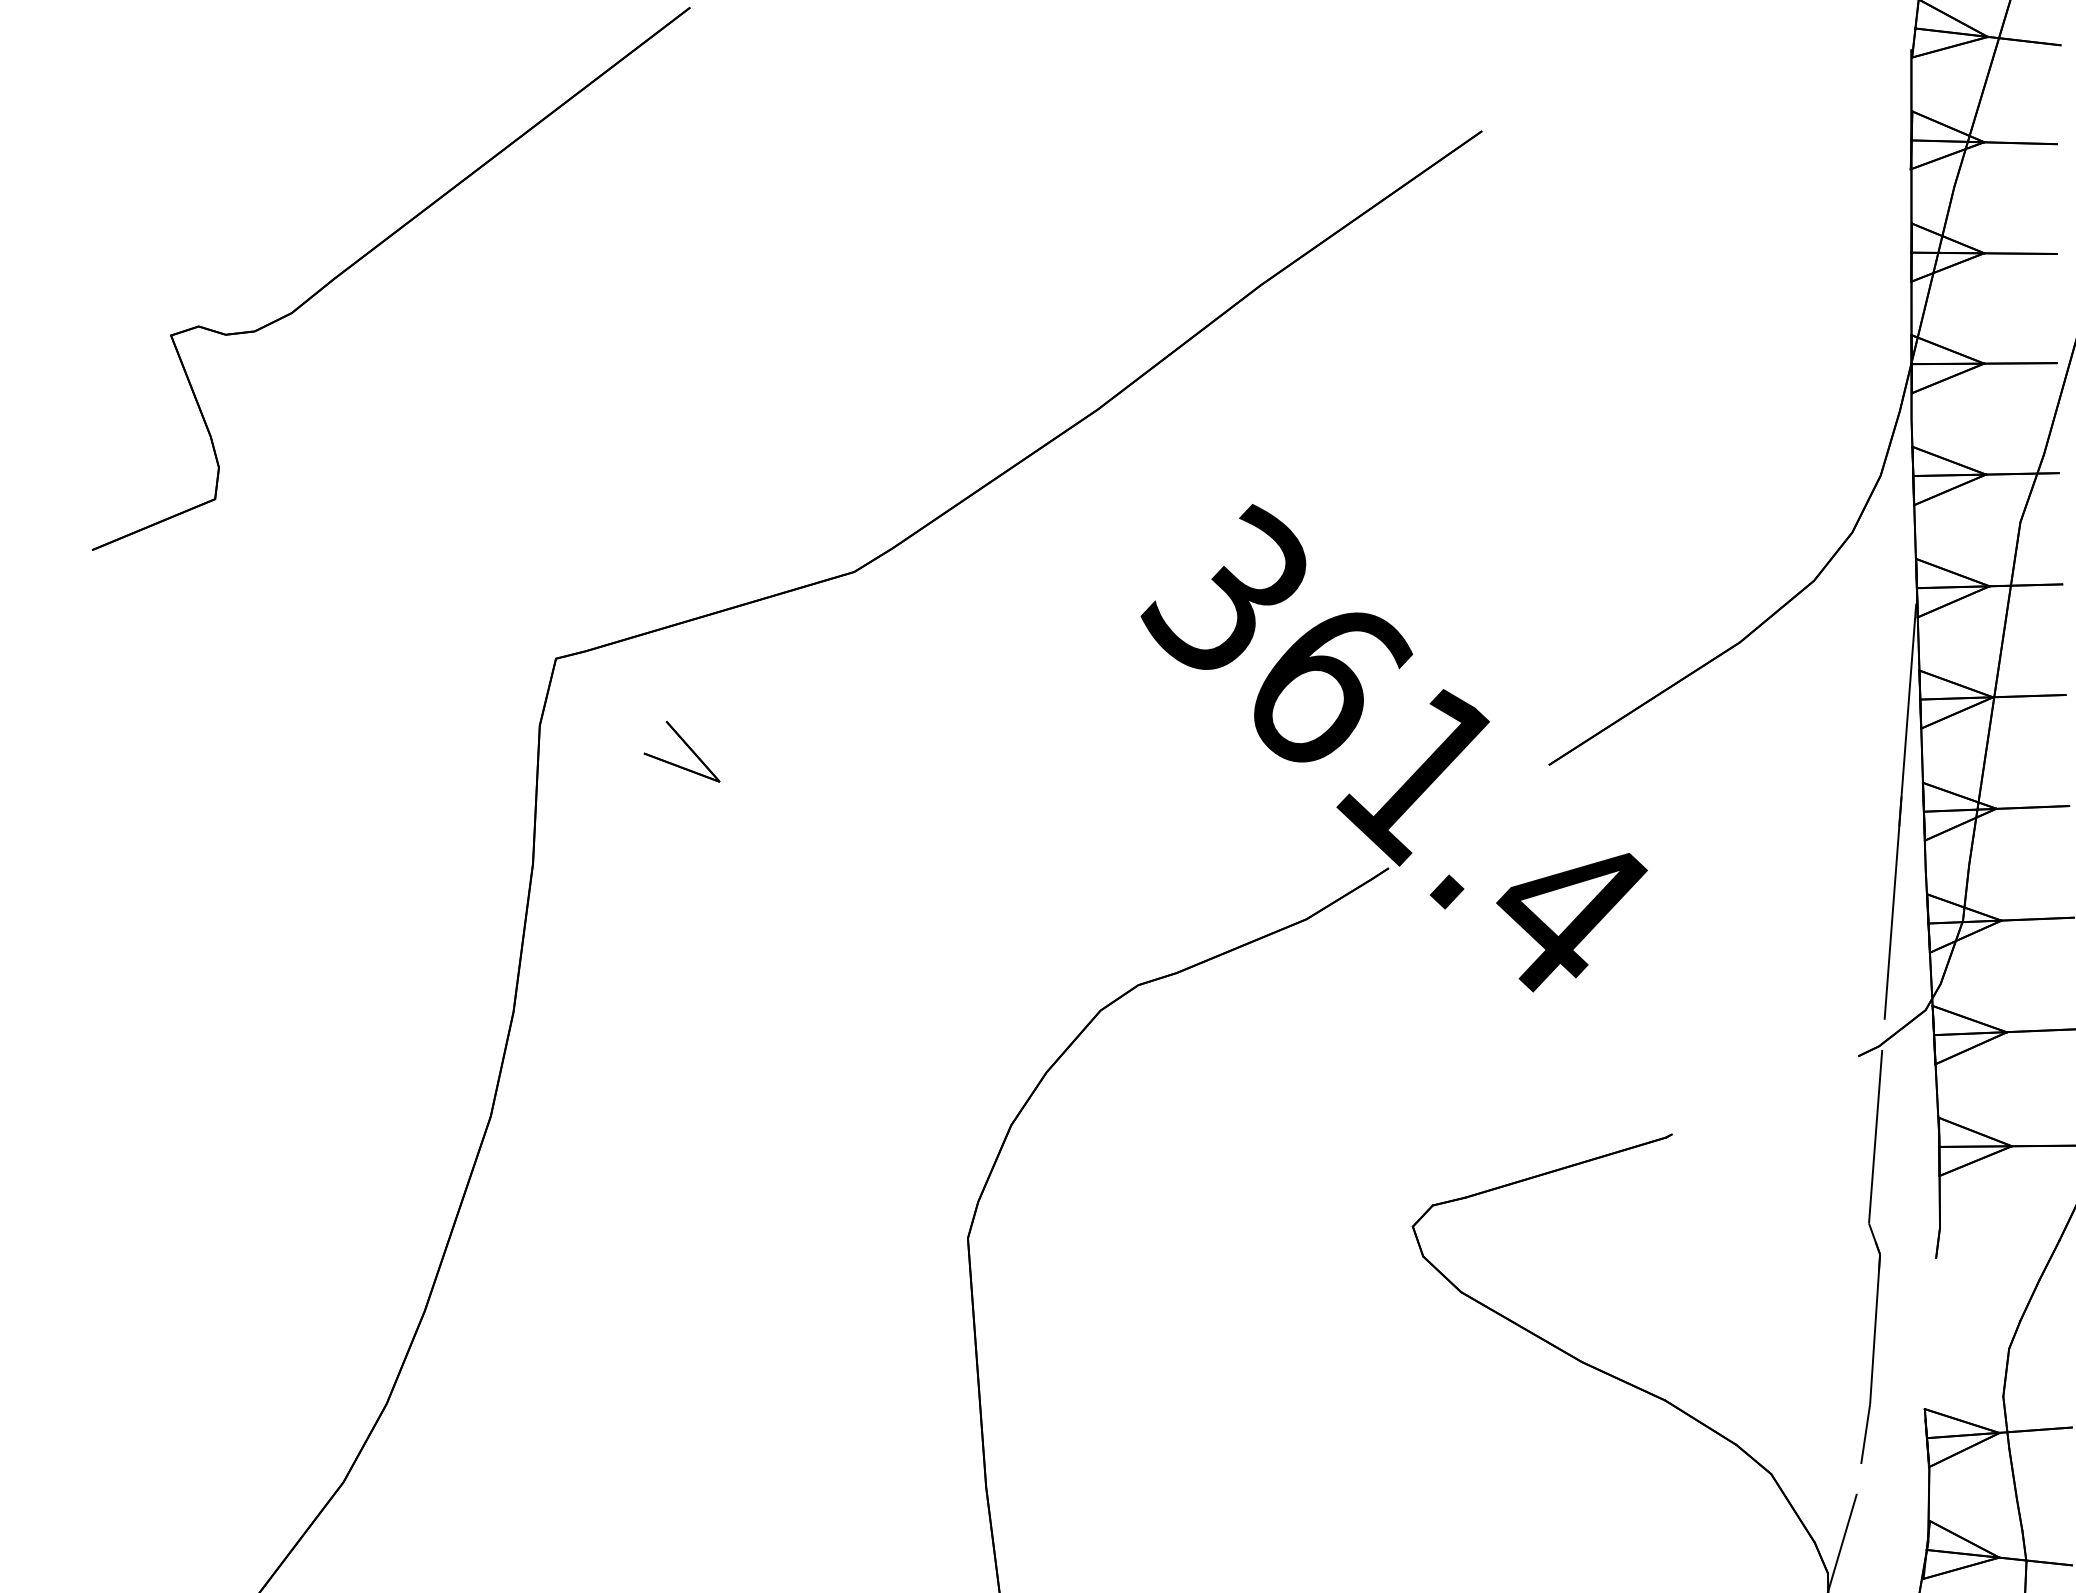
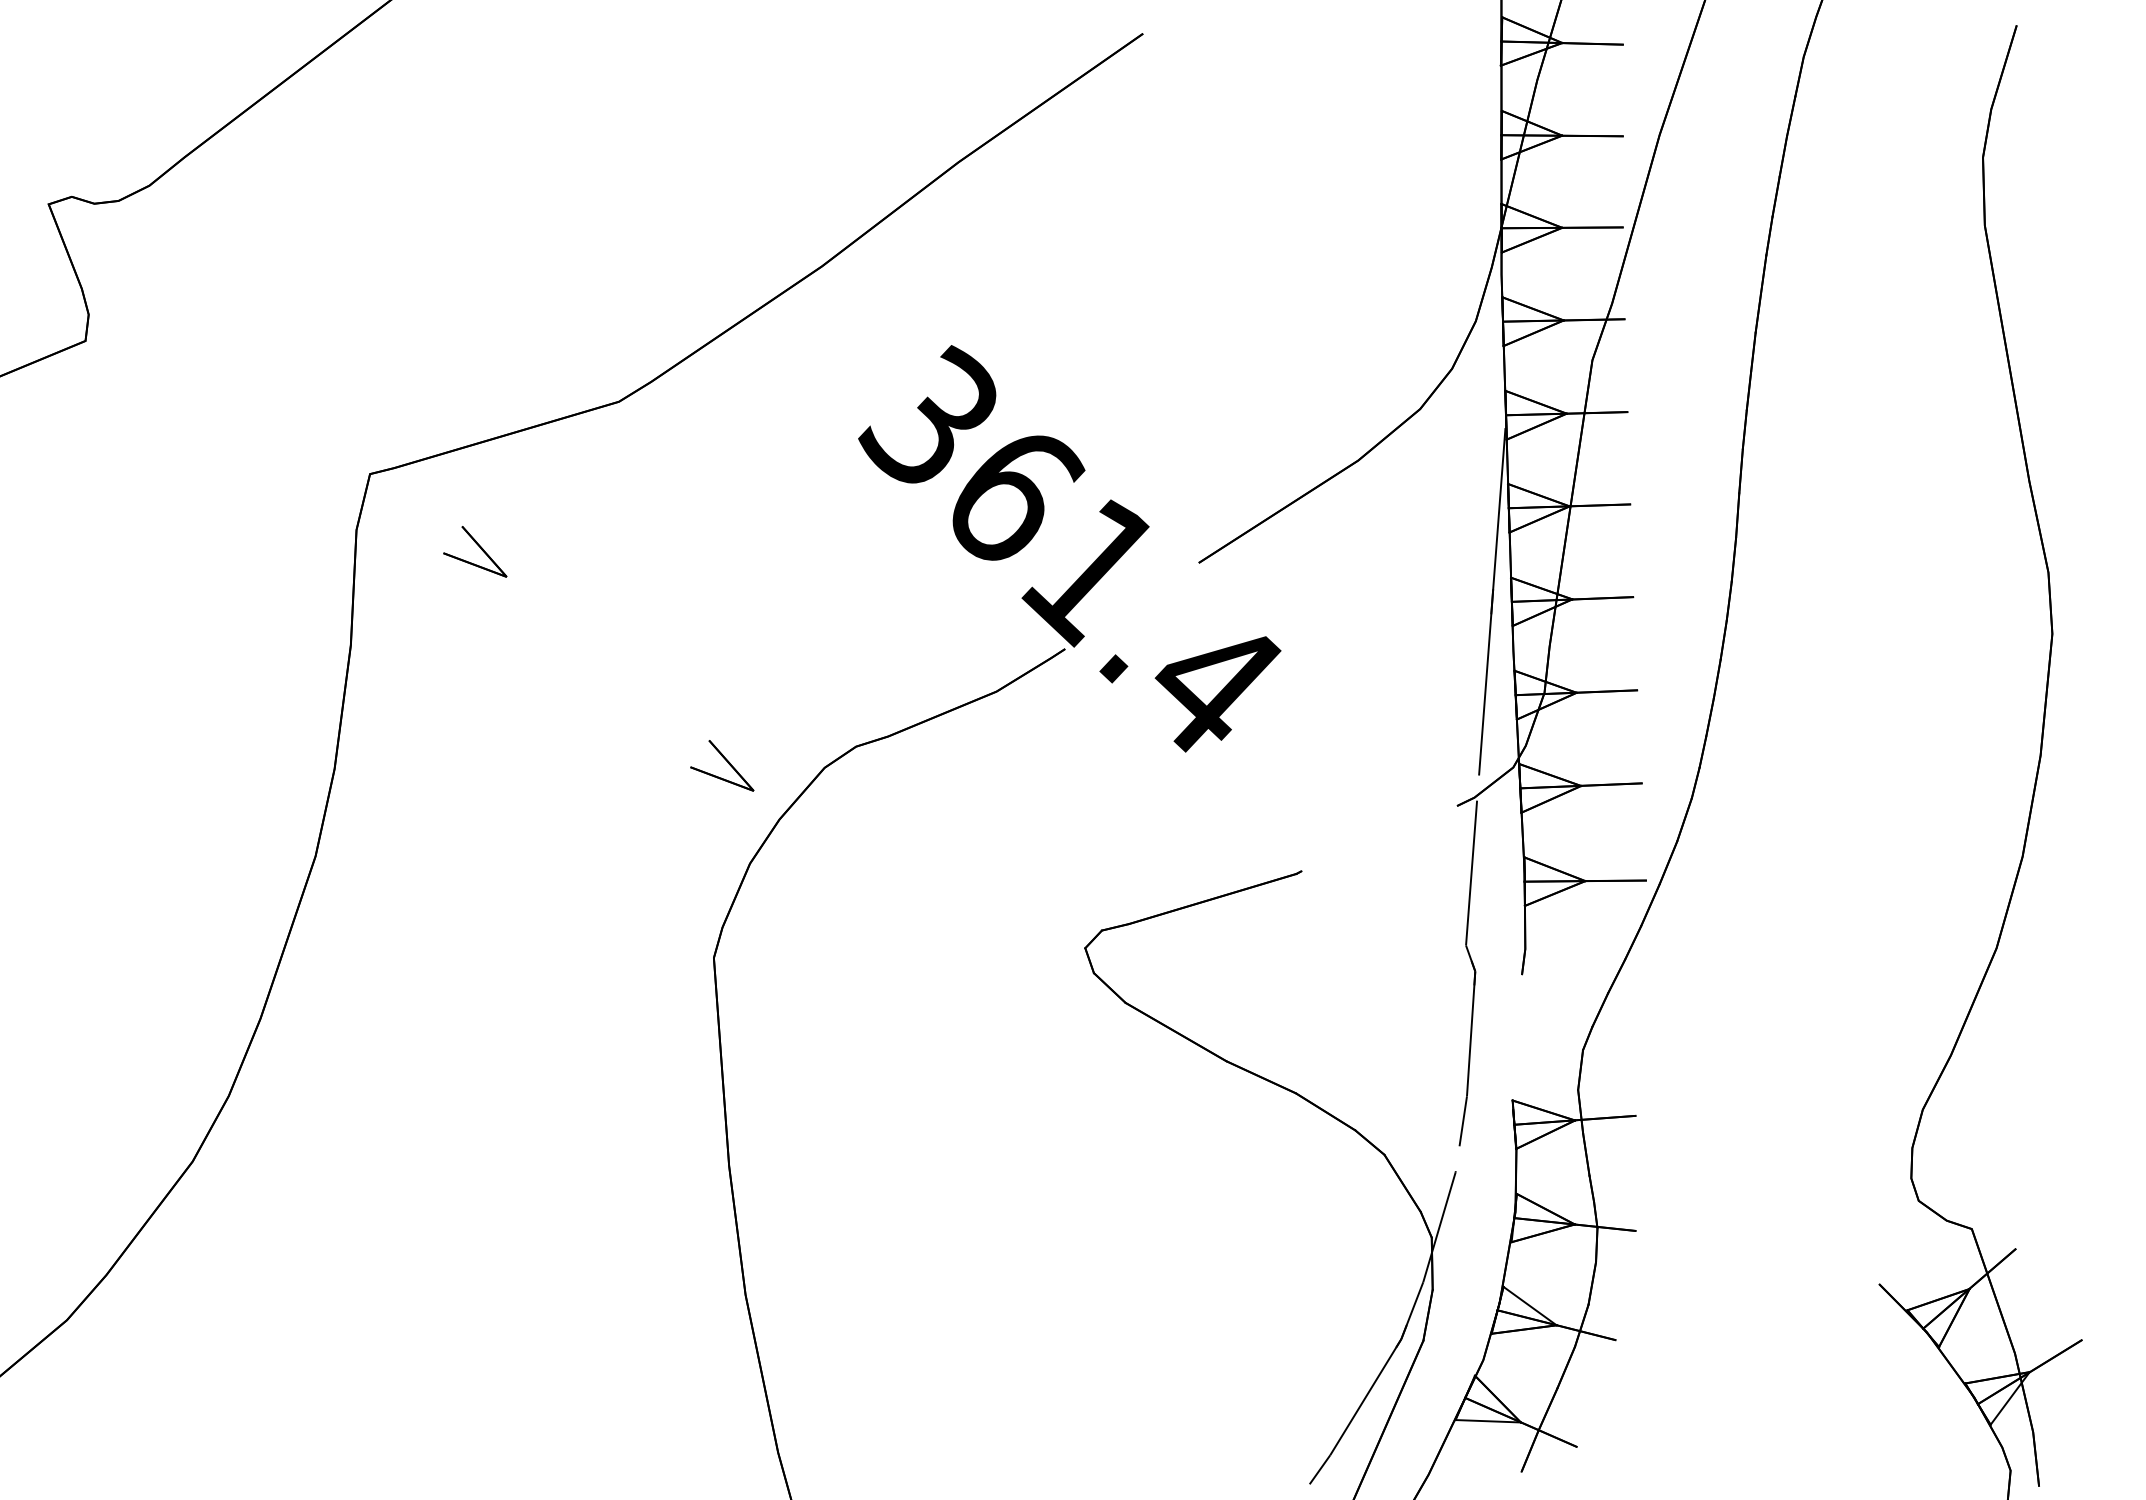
part: (978, 1007) -> (722, 765), added

